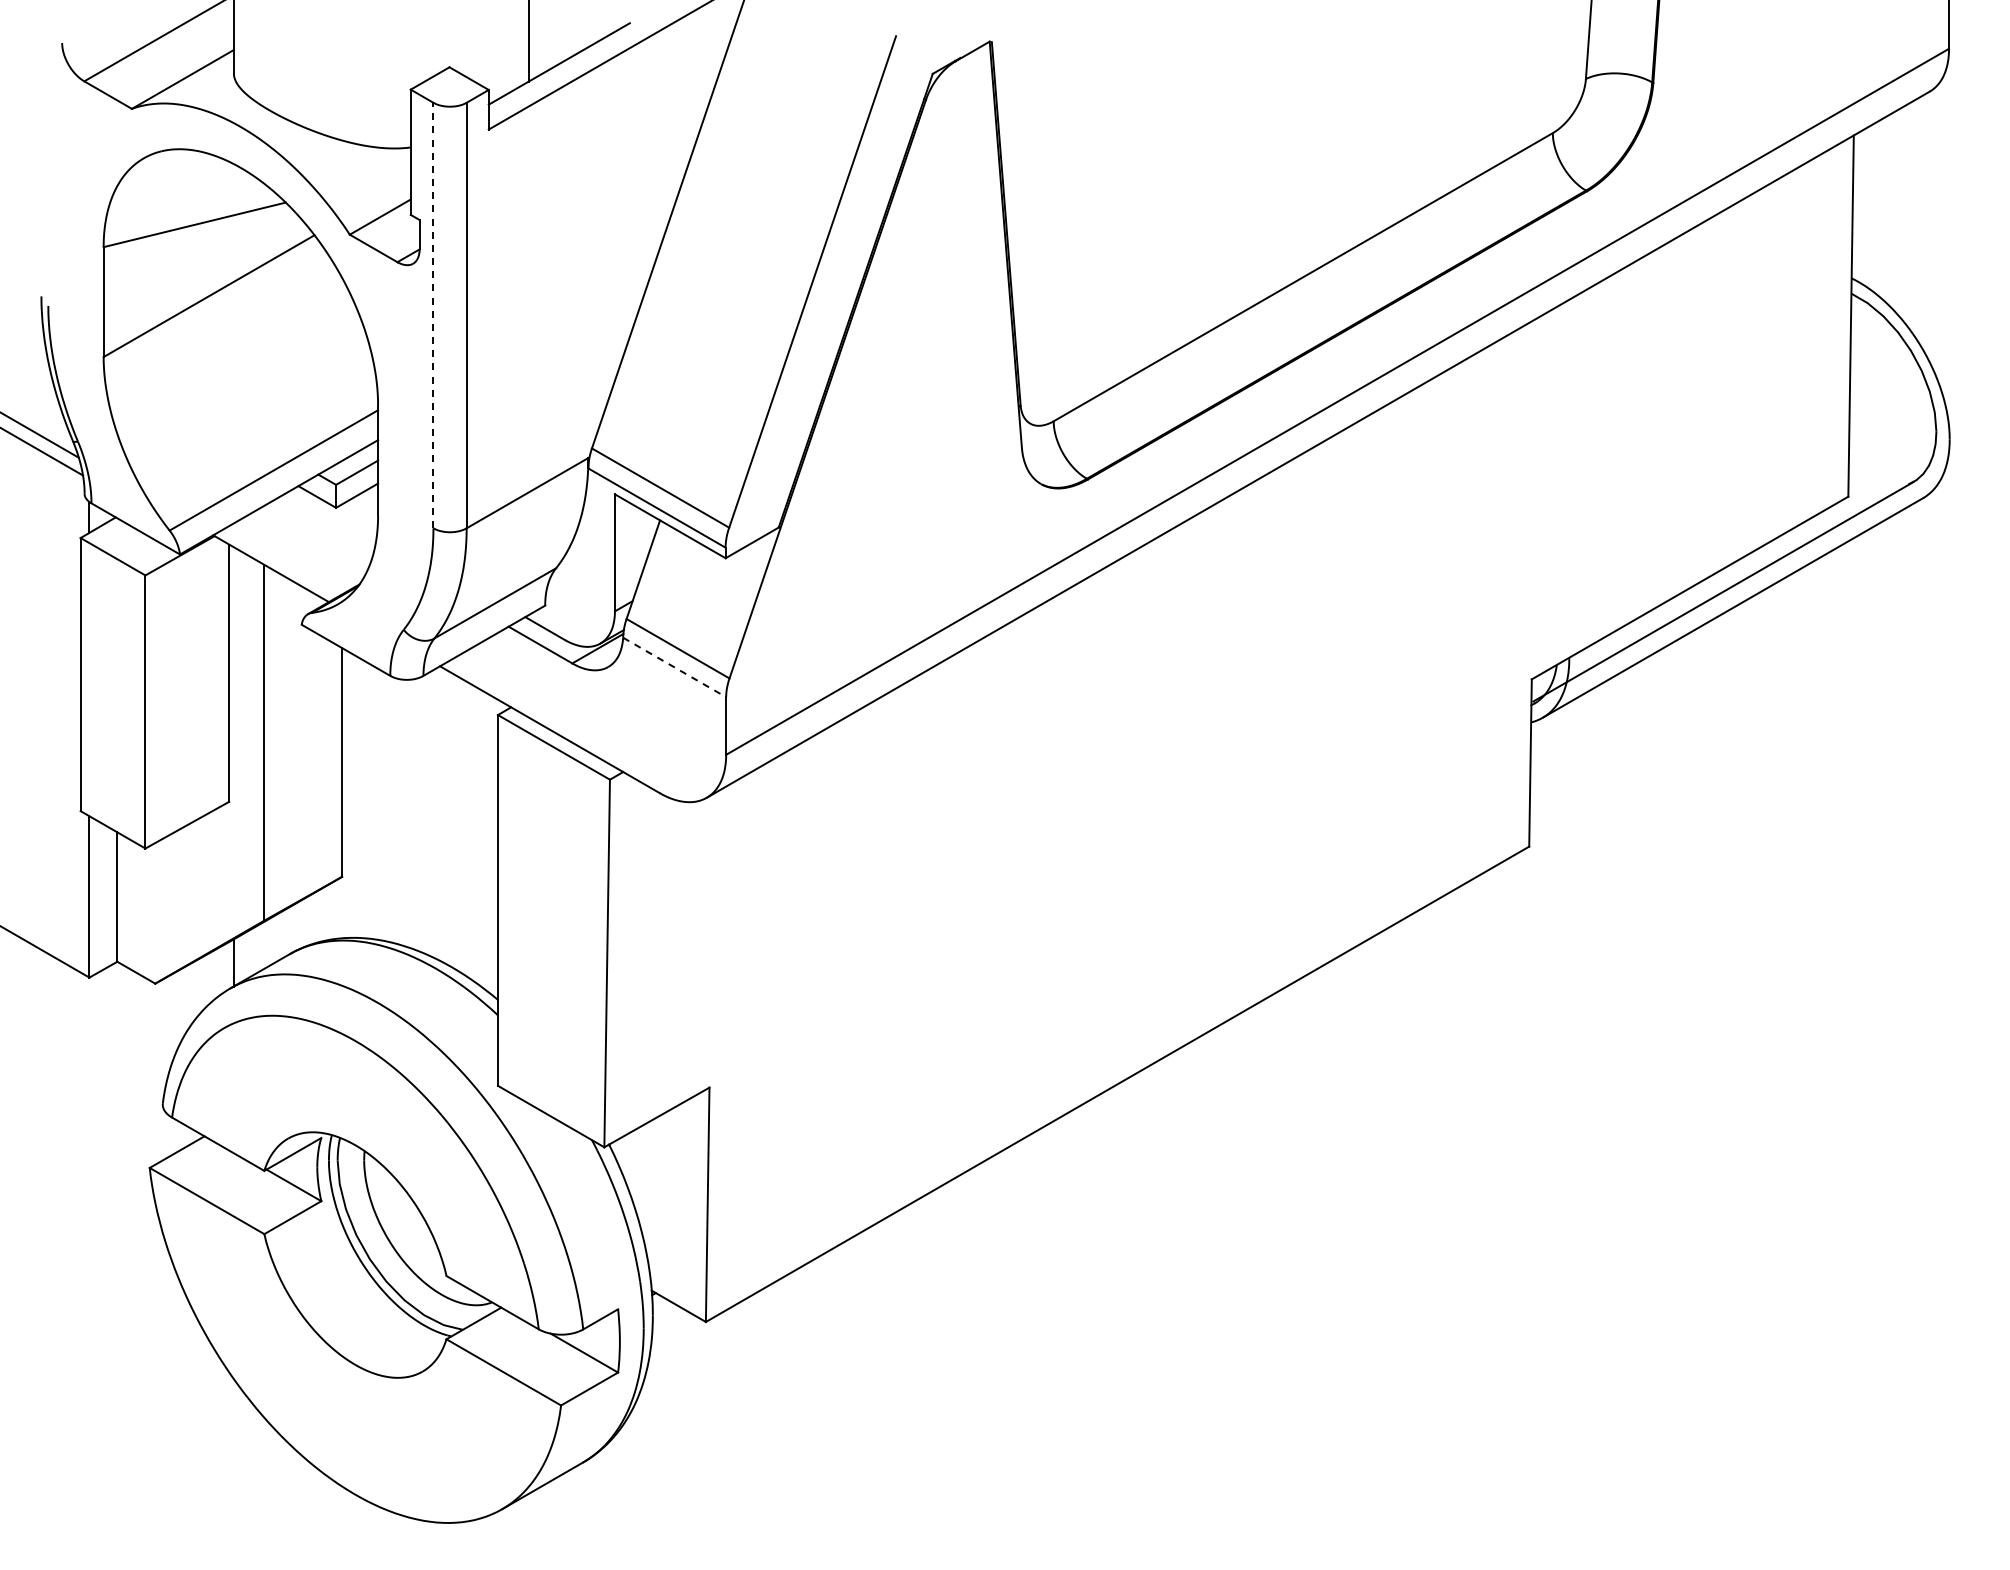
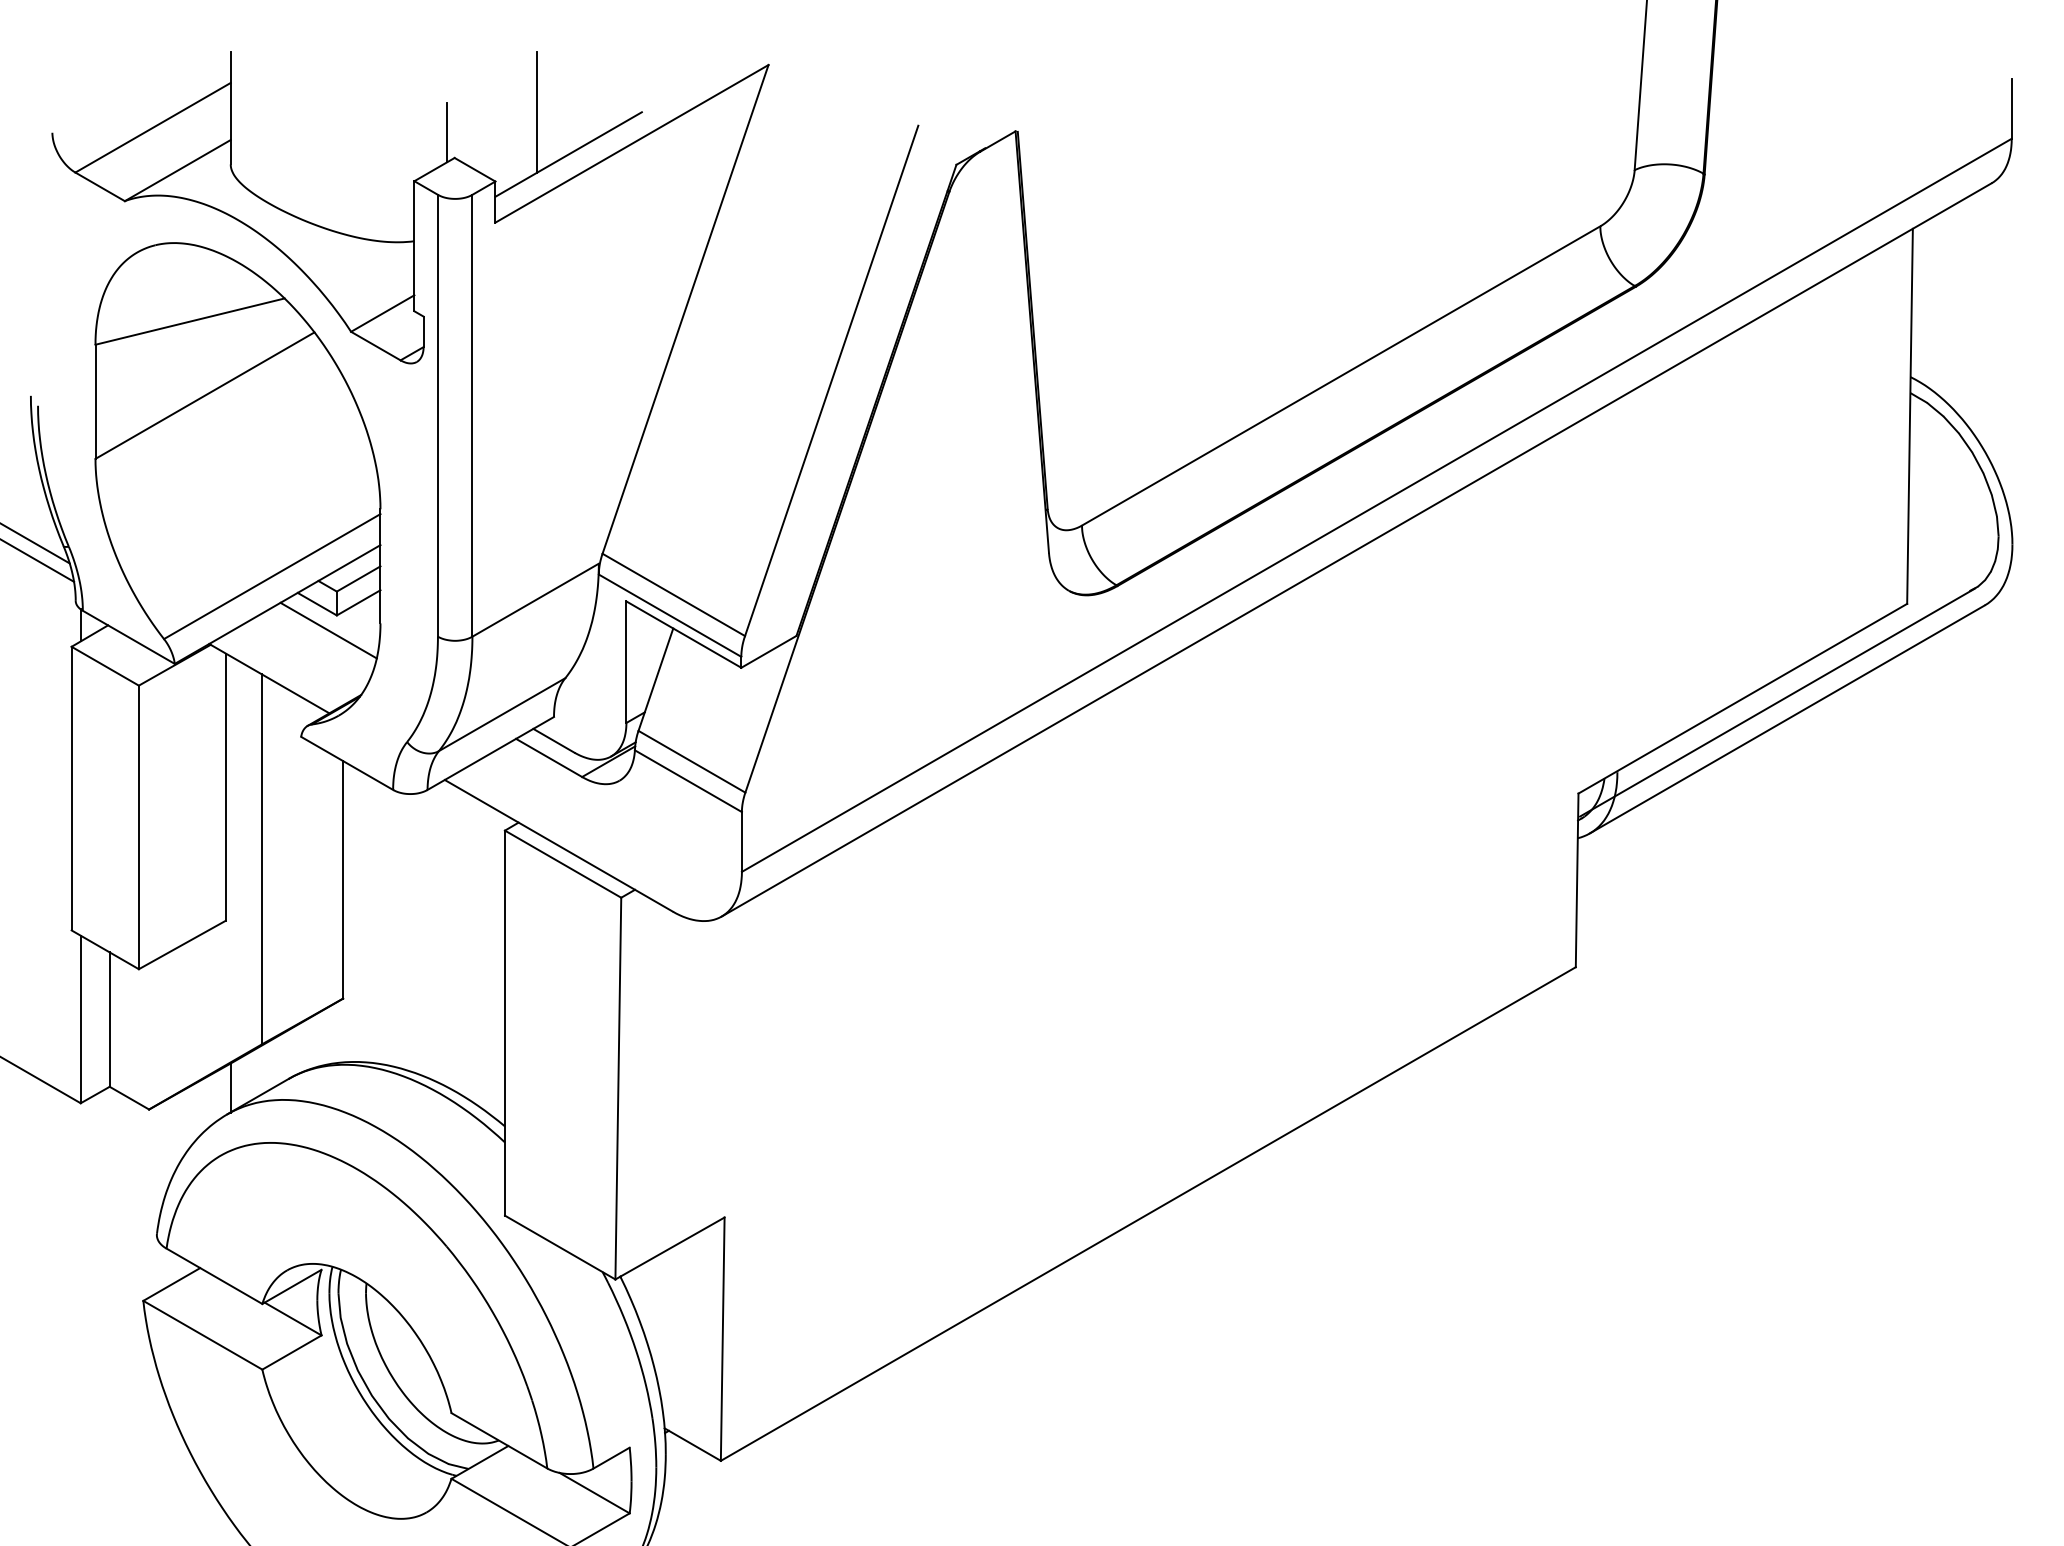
line: (442, 42) -> (447, 132), added
line: (433, 315) -> (438, 415), dashed -> solid
line: (327, 522) -> (327, 630), added
line: (675, 667) -> (689, 781), dashed -> solid

